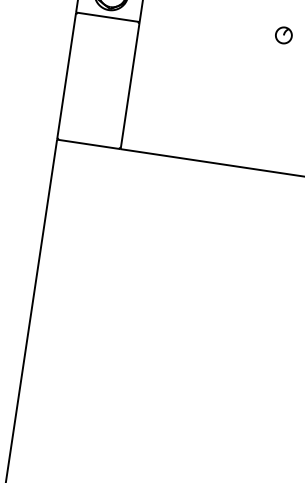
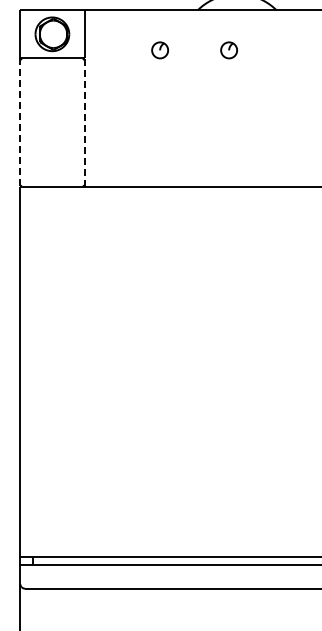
part: (215, 25) -> (160, 50), added
line: (66, 76) -> (20, 123), solid -> dashed
line: (130, 85) -> (84, 122), solid -> dashed

